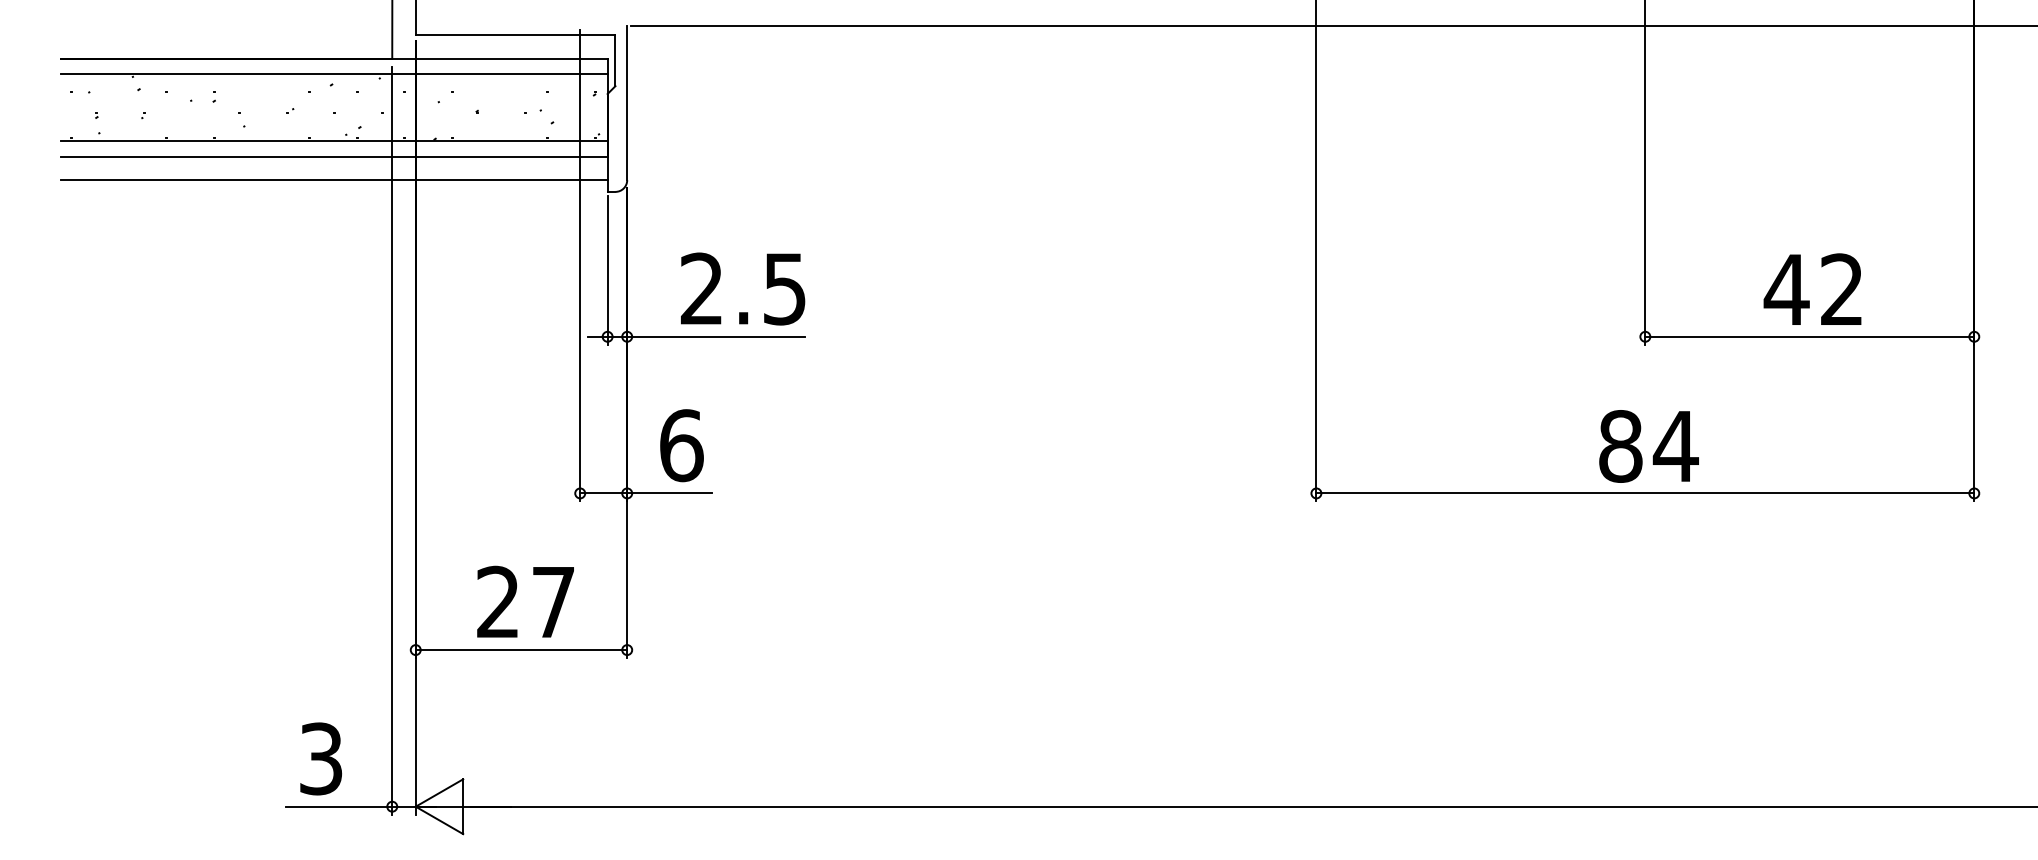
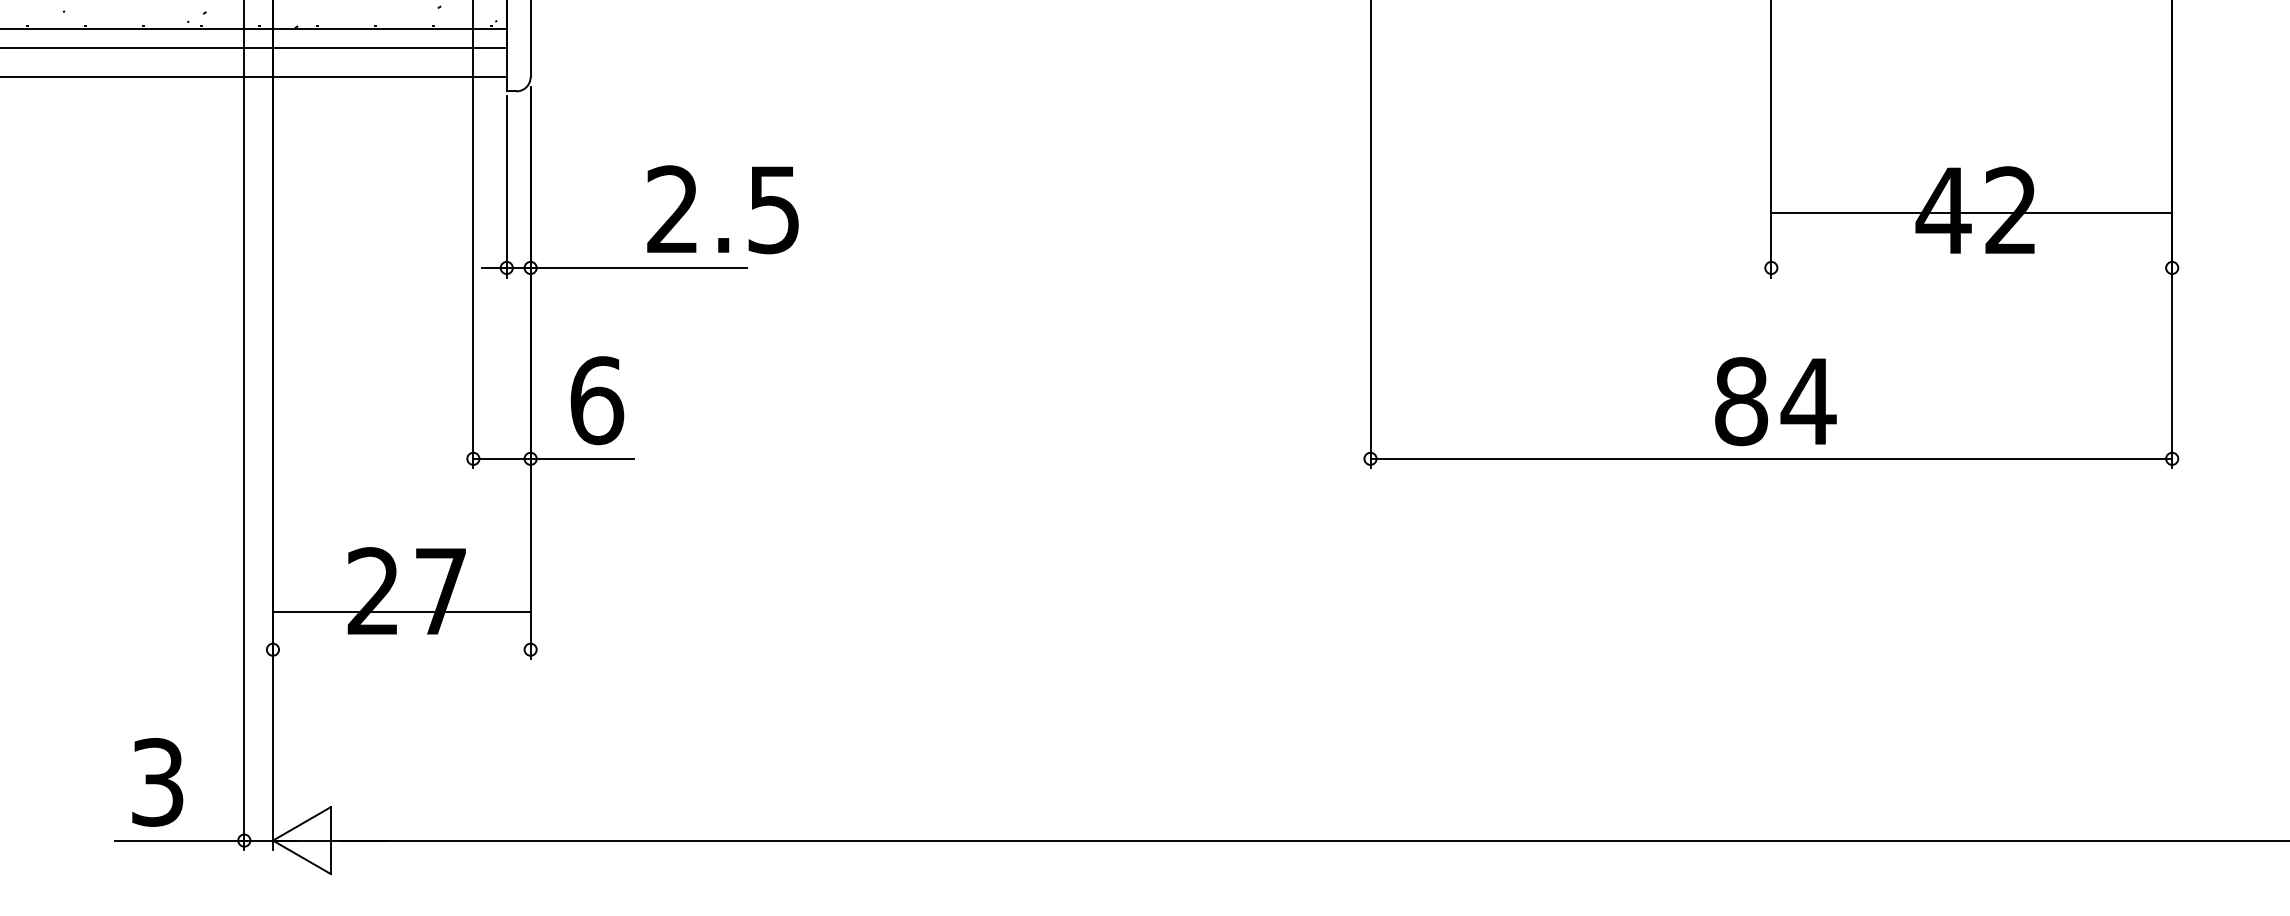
text: (743, 288) -> (723, 209), moved
line: (1809, 336) -> (1971, 212), moved
line: (521, 650) -> (401, 612), moved

